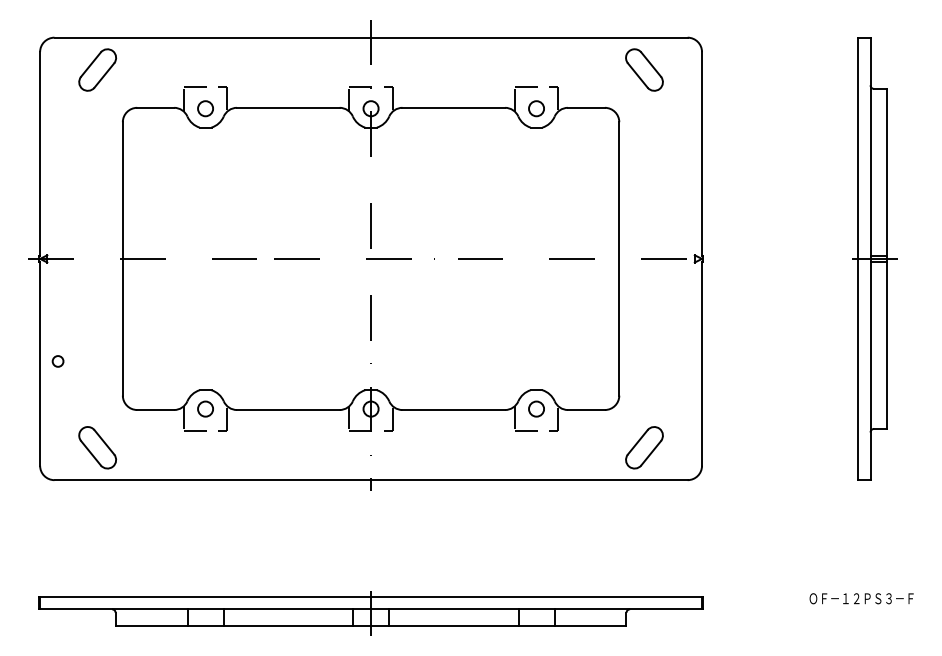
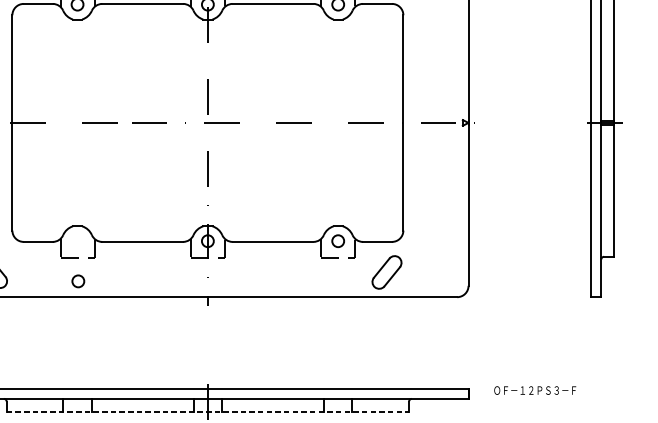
circle: (205, 408) -> (78, 280), moved
part: (644, 447) -> (387, 272), moved
text: (861, 598) -> (535, 390), moved
line: (371, 625) -> (208, 411), solid -> dashed

